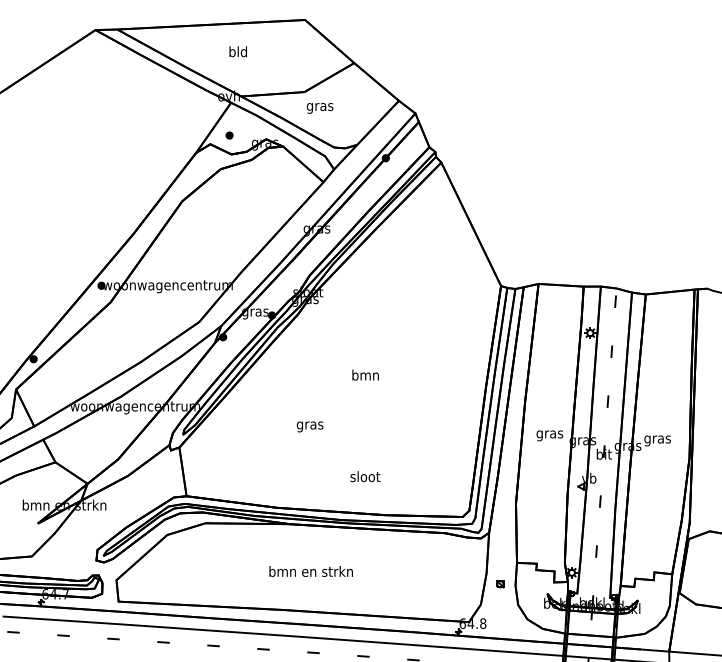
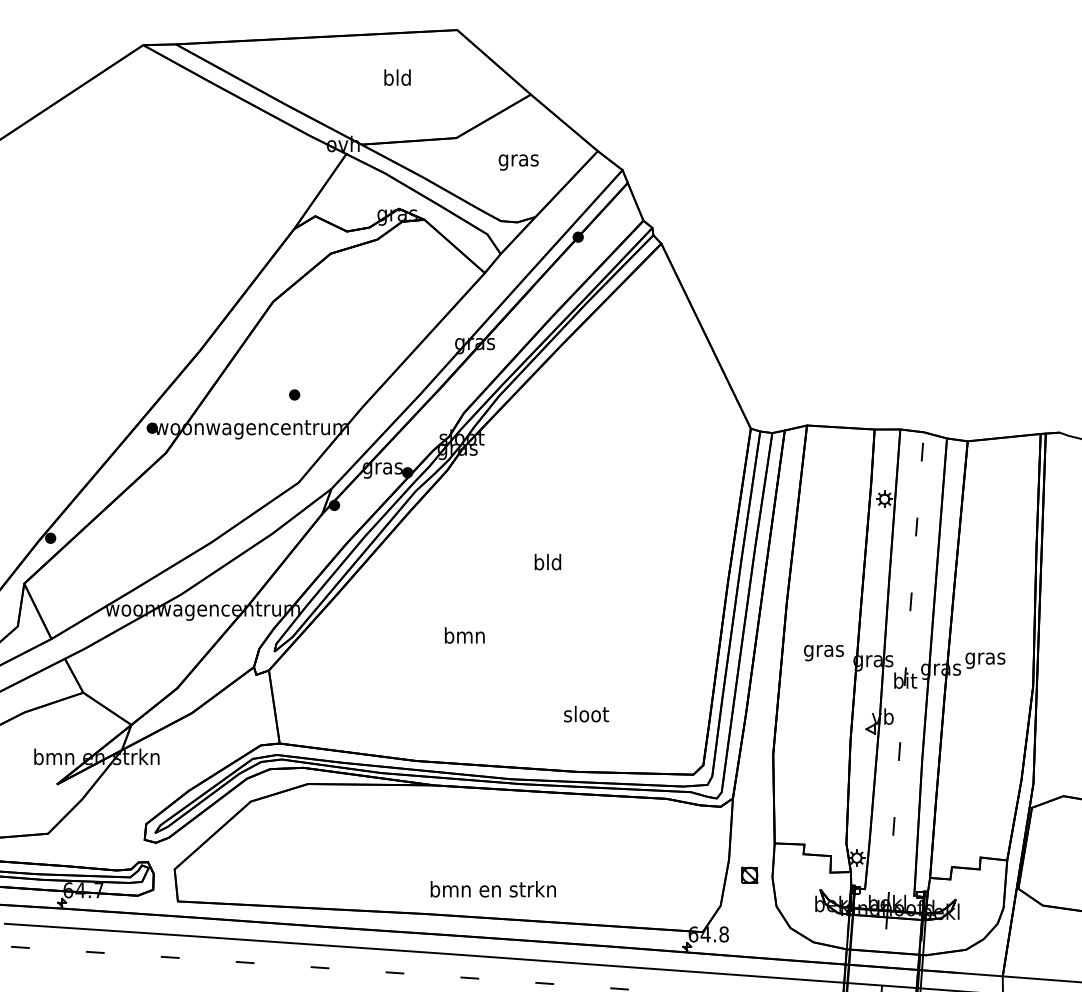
text: (237, 51) -> (396, 77), moved
text: (319, 108) -> (517, 162), moved
part: (229, 135) -> (294, 394), moved
text: (365, 374) -> (547, 561), bmn -> bld
text: (309, 425) -> (463, 637), gras -> bmn
text: (365, 476) -> (586, 713), moved
text: (310, 571) -> (492, 889), moved
part: (500, 584) -> (749, 875), size x1.6

